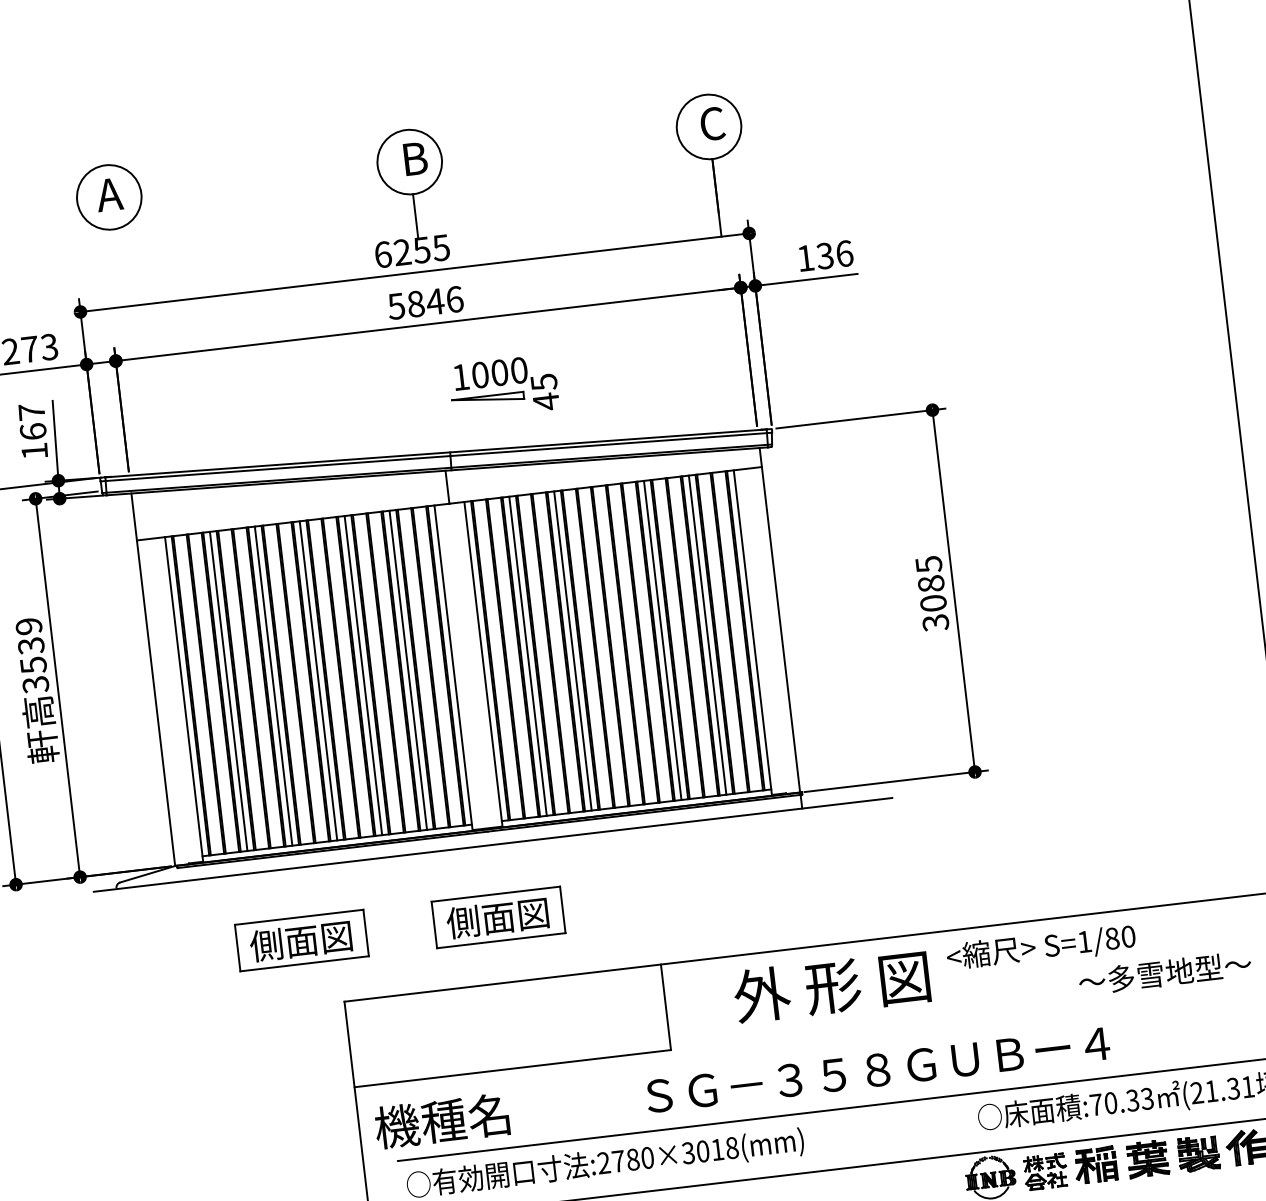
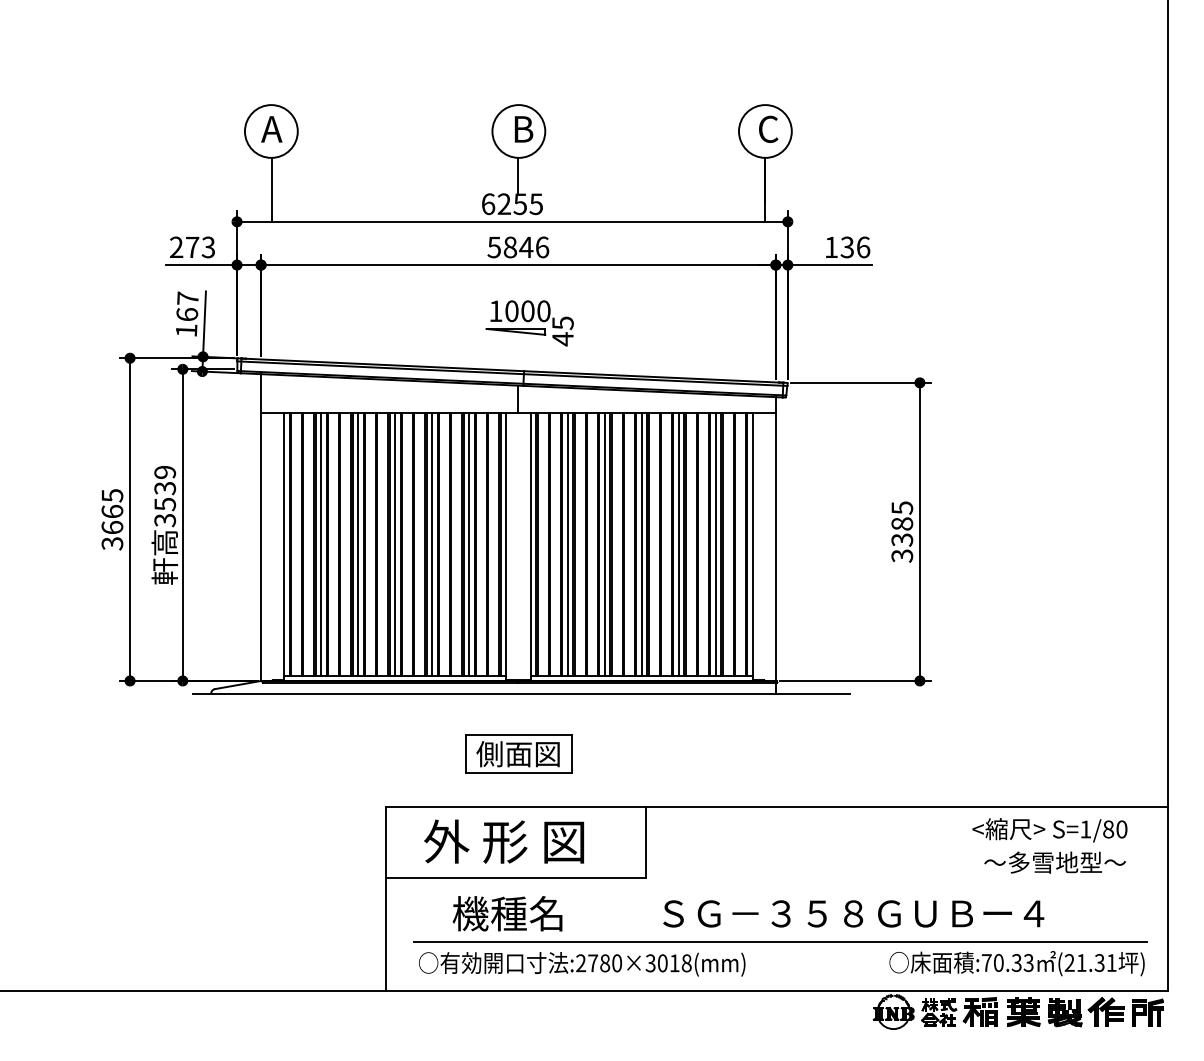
line: (117, 267) -> (271, 189), added
part: (503, 387) -> (529, 323), moved
text: (933, 602) -> (902, 539), 3085 -> 3385
line: (617, 644) -> (641, 543), added
part: (301, 940) -> (356, 753), removed
text: (1040, 948) -> (1049, 830), moved
text: (831, 986) -> (503, 841), moved
text: (877, 1069) -> (853, 913), moved
text: (441, 1120) -> (507, 913), moved

